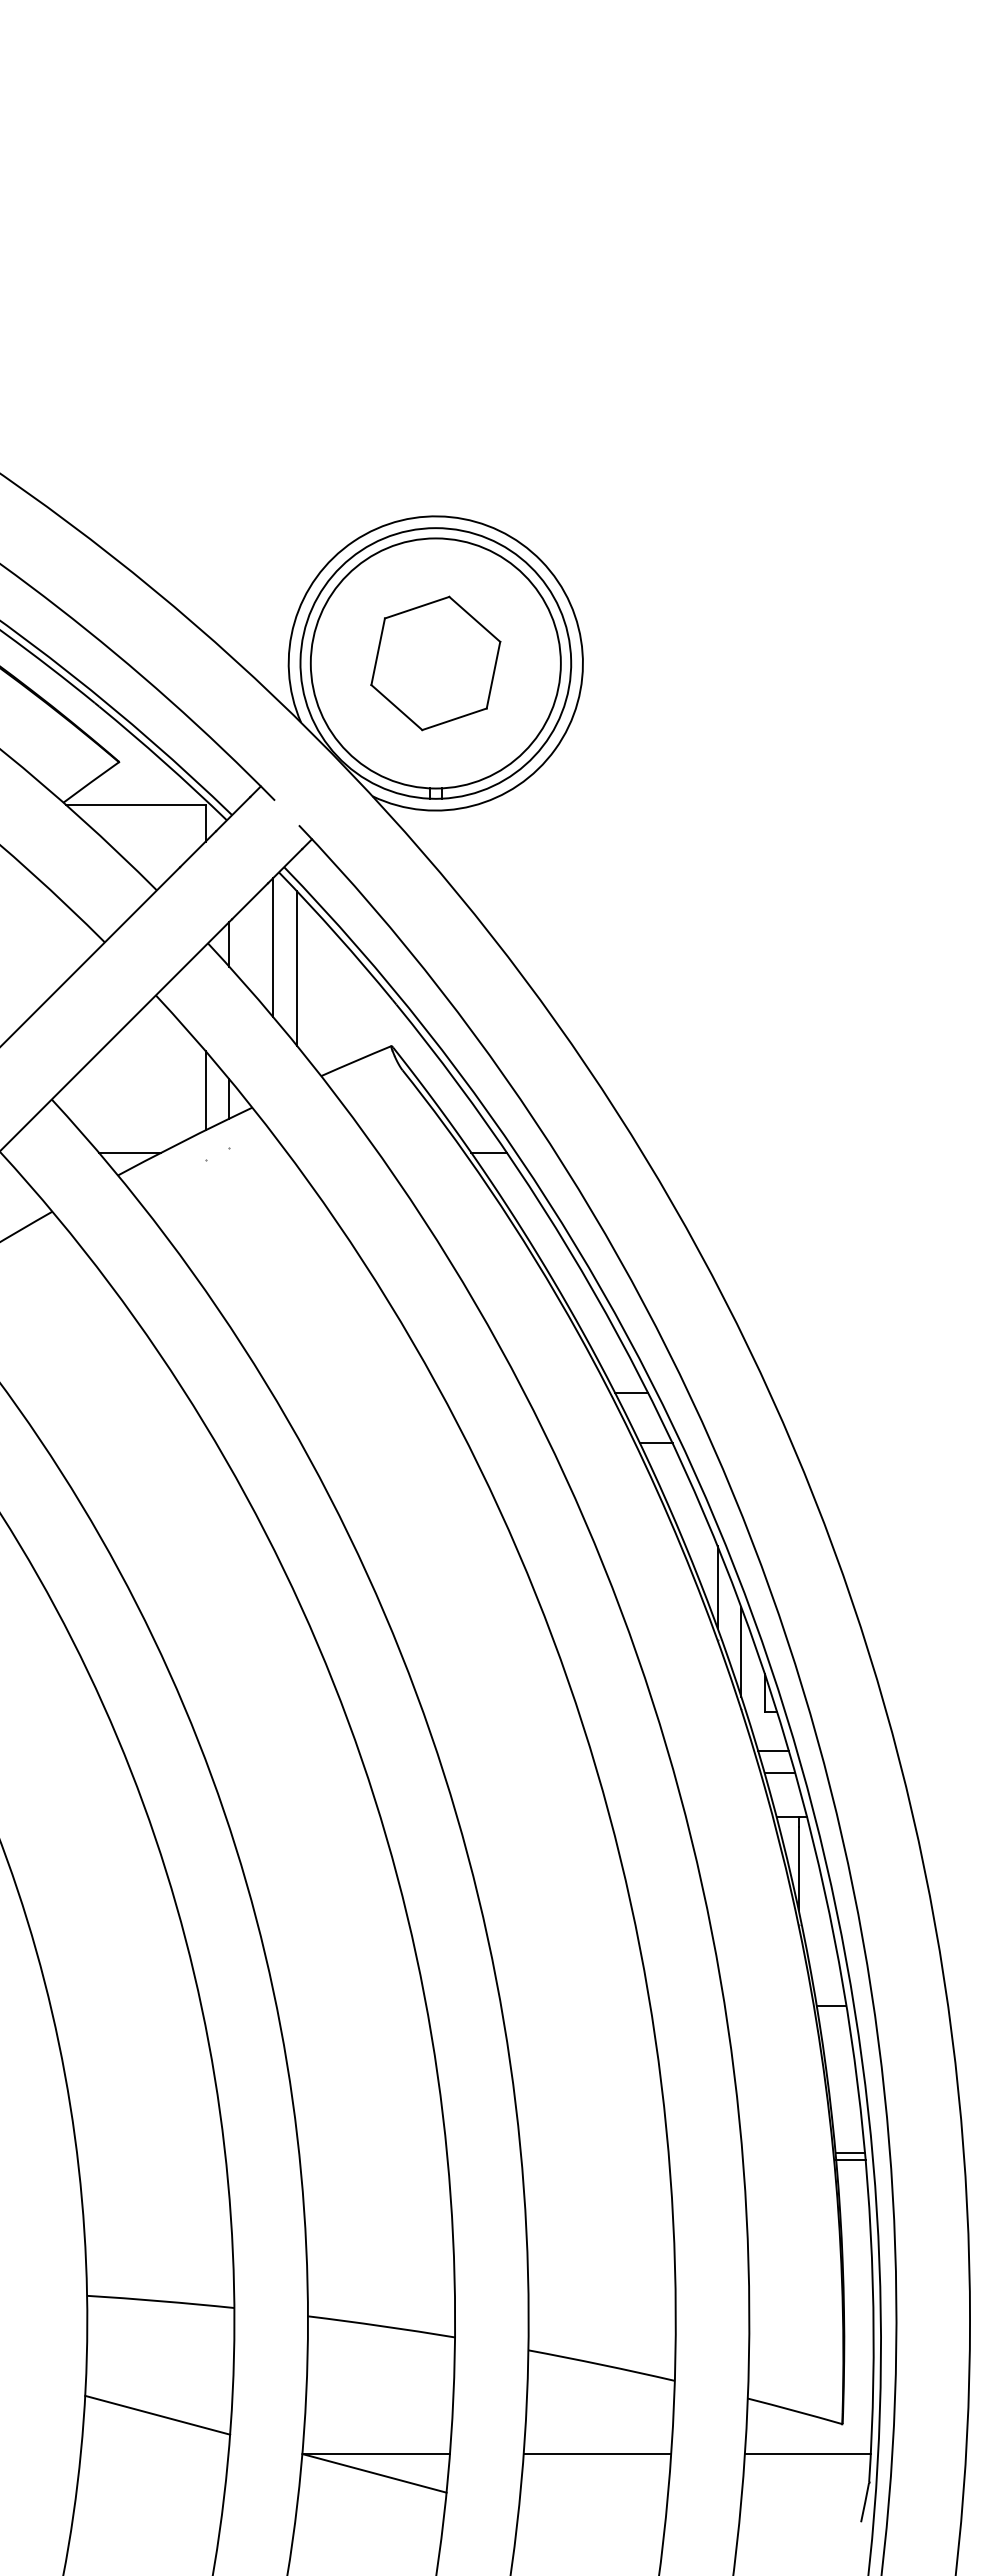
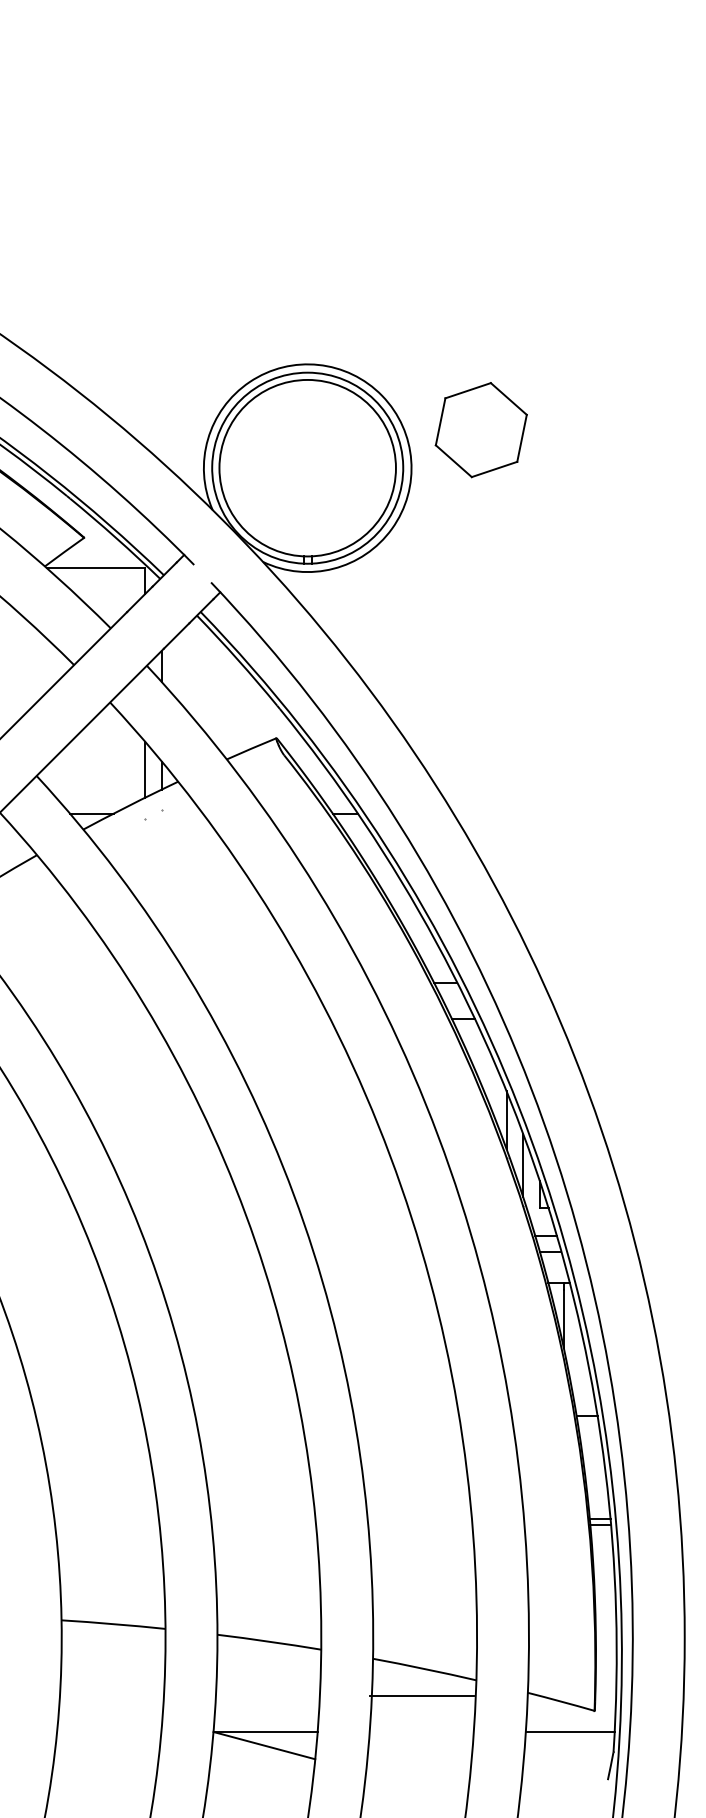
part: (435, 663) -> (481, 430), moved
line: (273, 947) -> (193, 668), removed
line: (296, 968) -> (209, 683), removed
line: (157, 2414) -> (111, 1704), removed
line: (597, 2454) -> (421, 1696), moved

